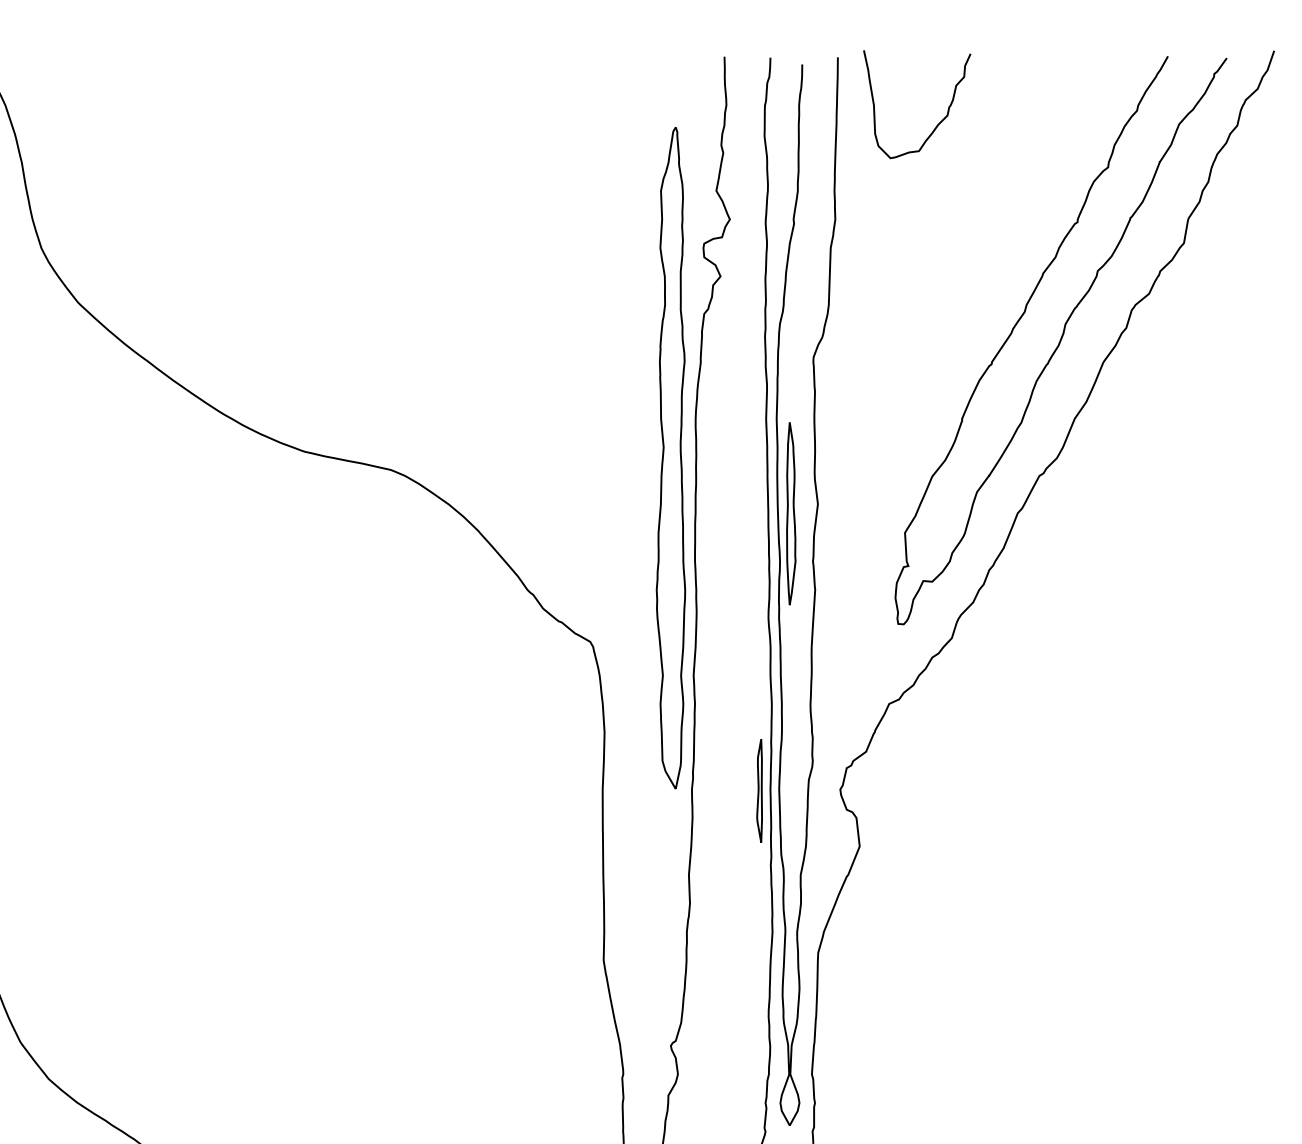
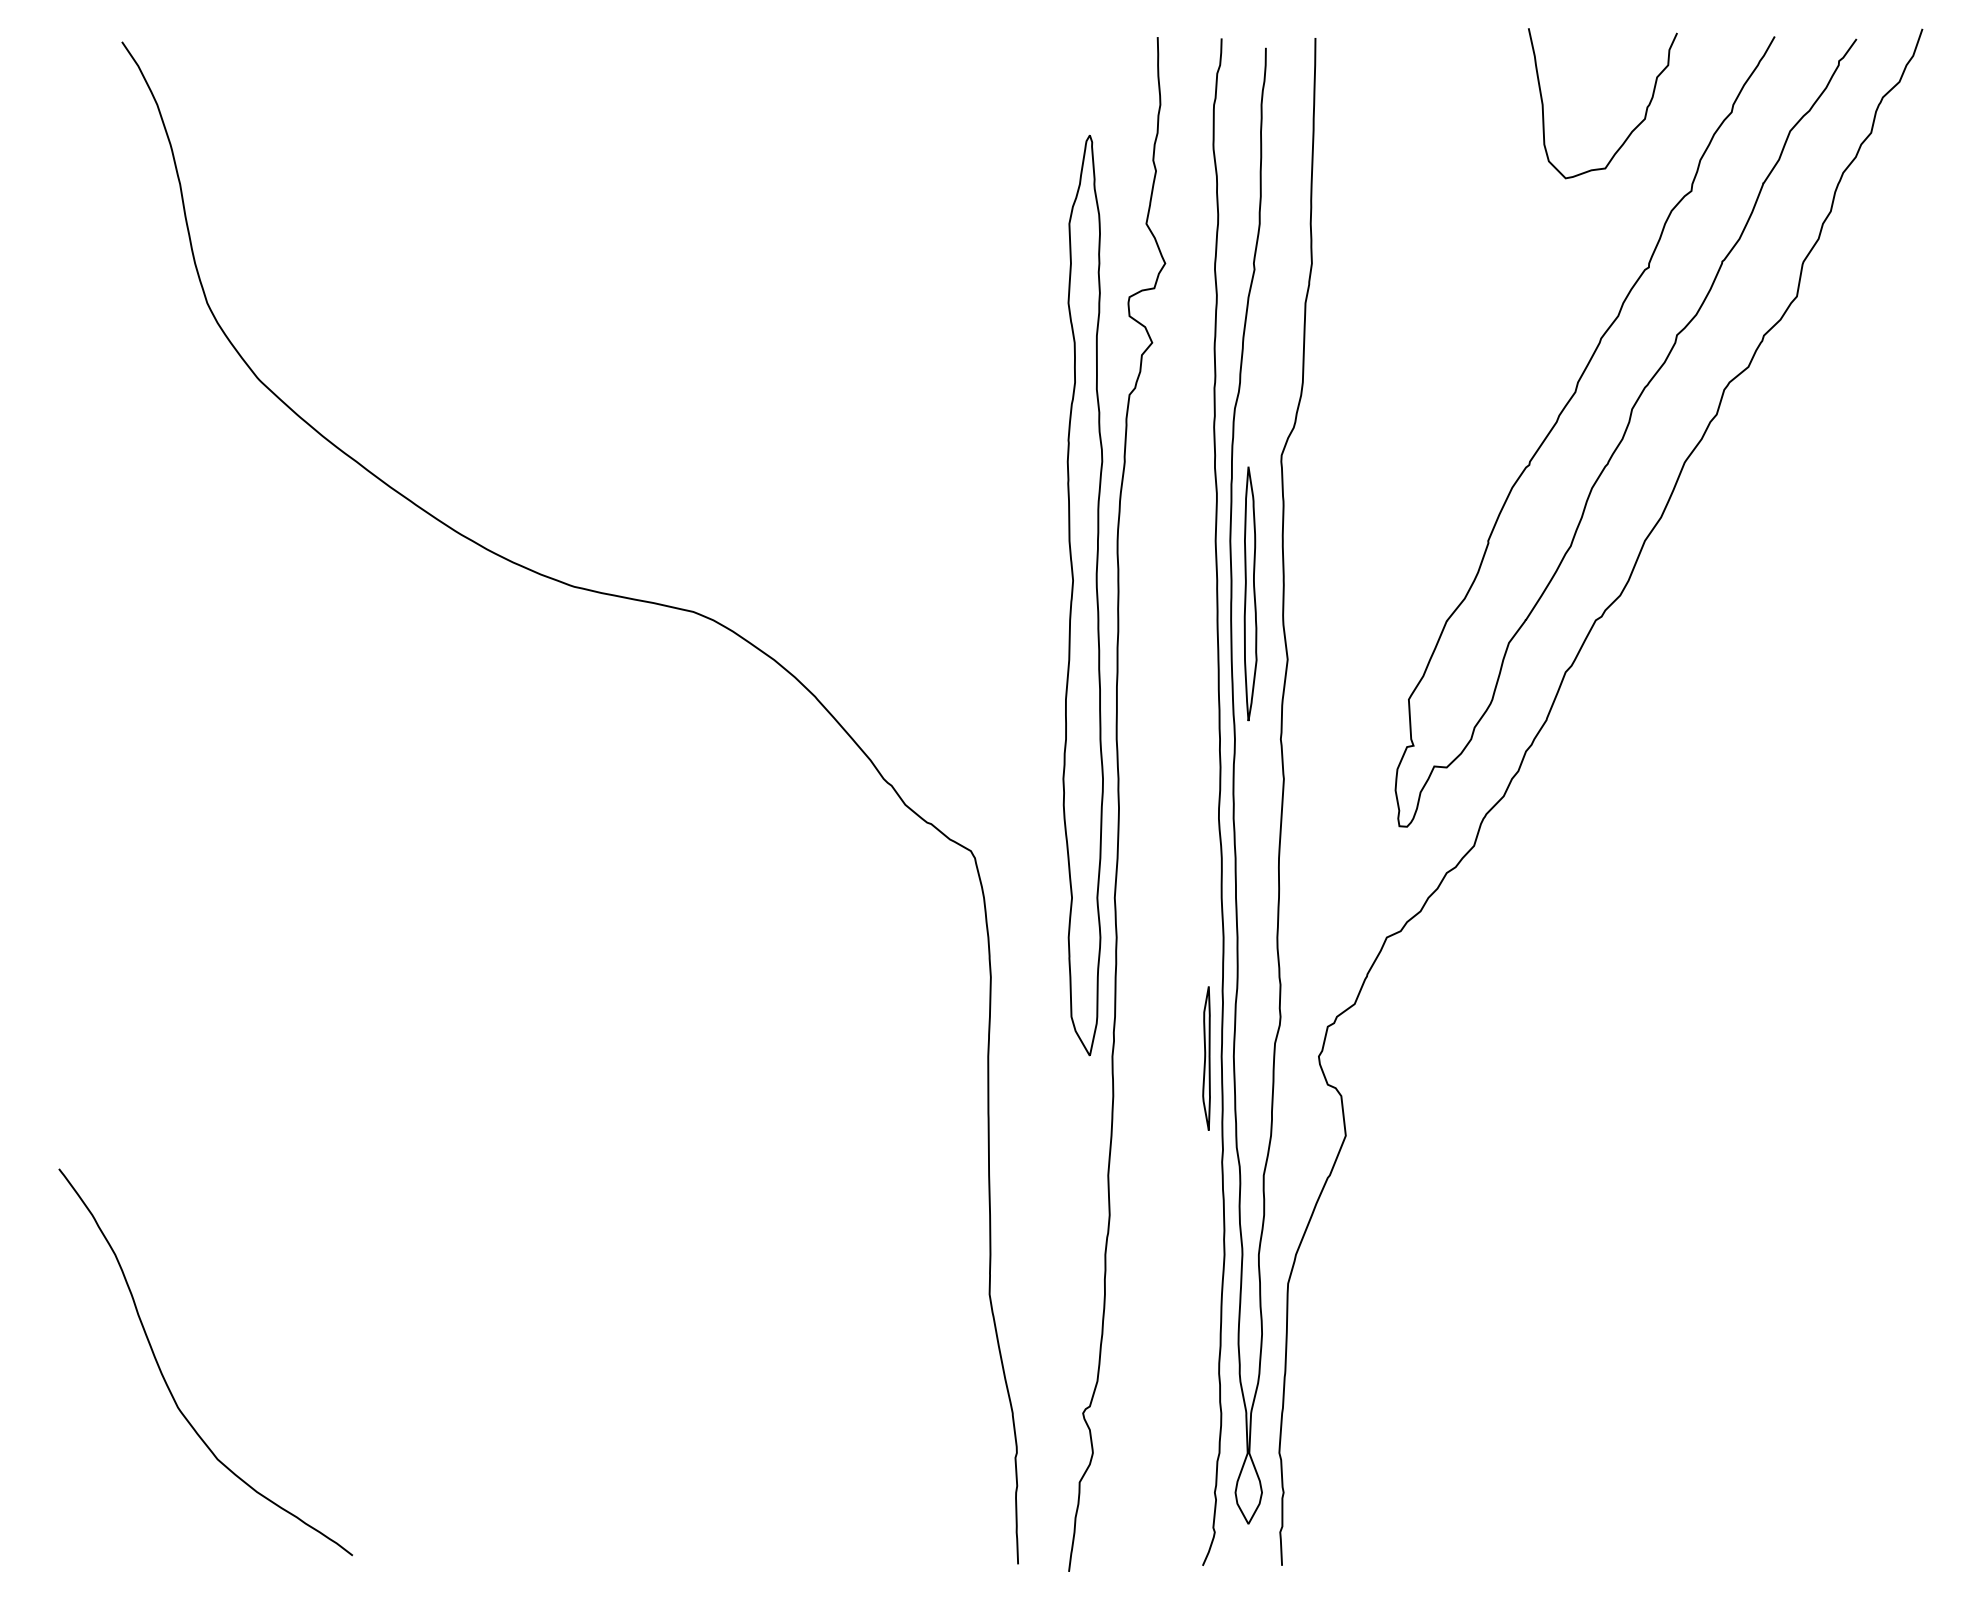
curve: (937, 124) -> (1631, 131), moved
part: (791, 513) -> (1250, 593), moved

